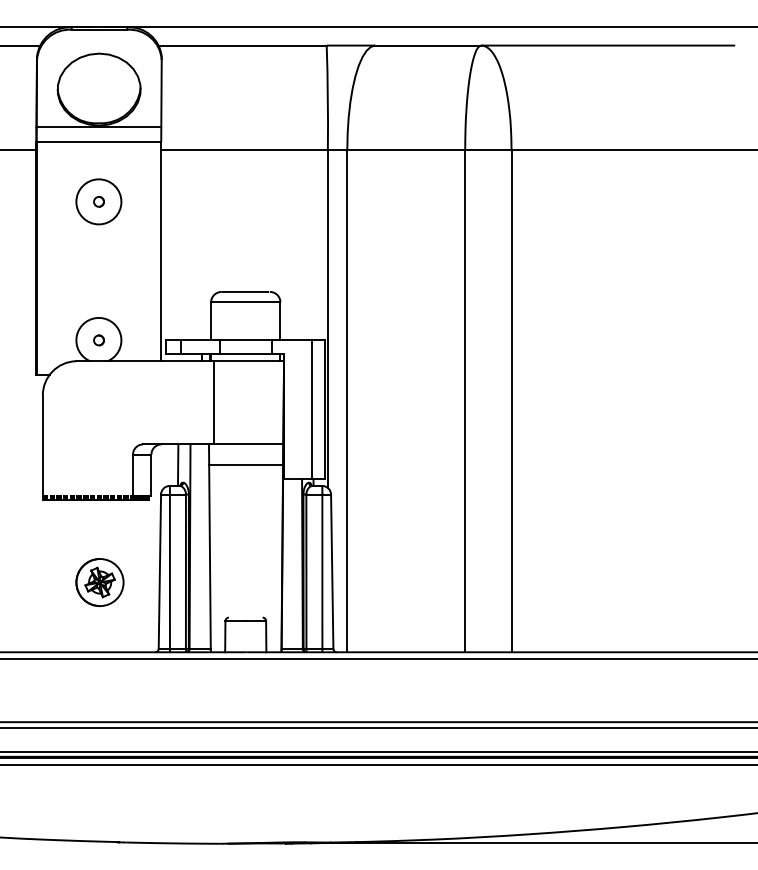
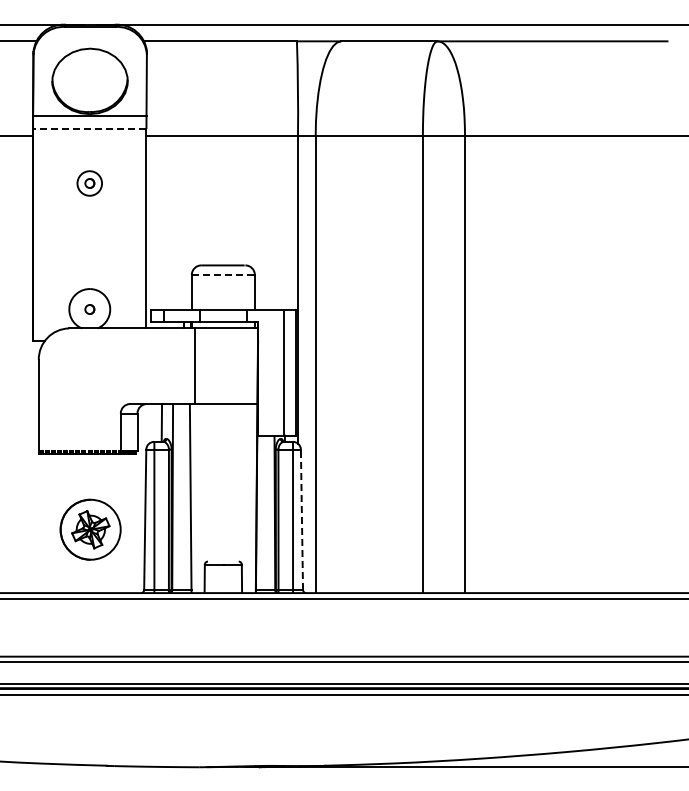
line: (98, 141) -> (89, 128), solid -> dashed
circle: (98, 201) -> (89, 183), size x0.6
line: (244, 301) -> (222, 274), solid -> dashed
line: (247, 464) -> (224, 422), removed
line: (331, 571) -> (301, 519), solid -> dashed
part: (99, 582) -> (90, 529), size x1.4

